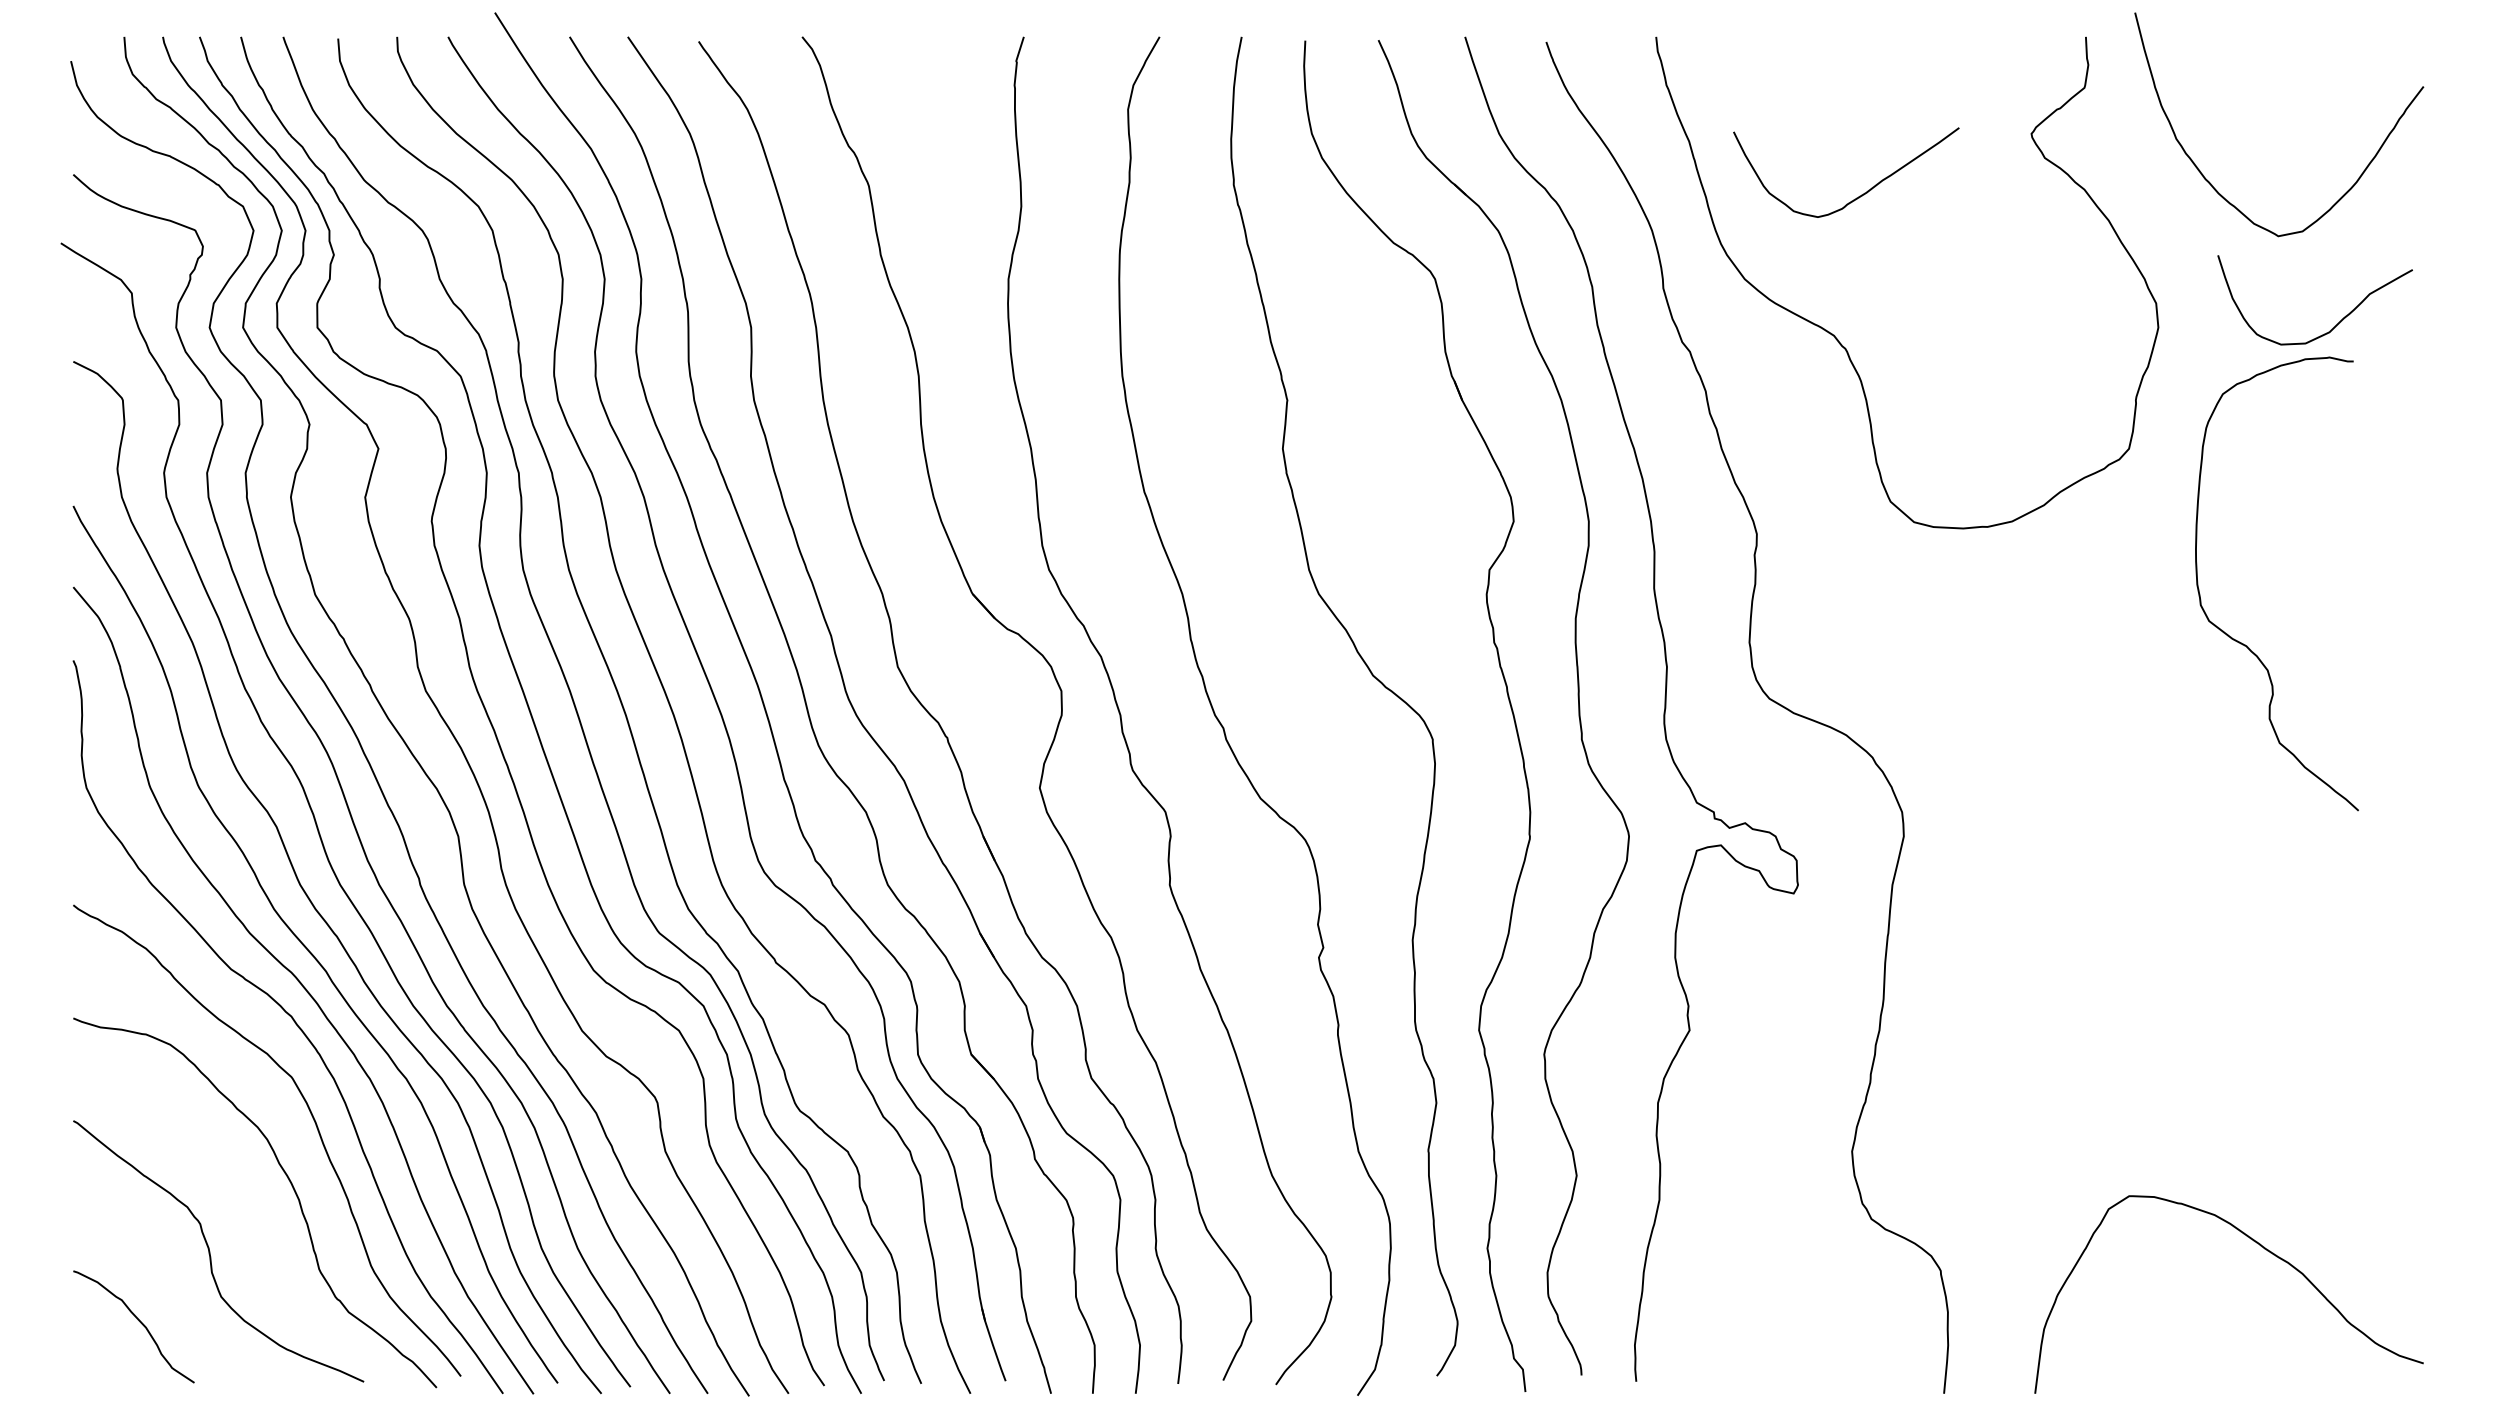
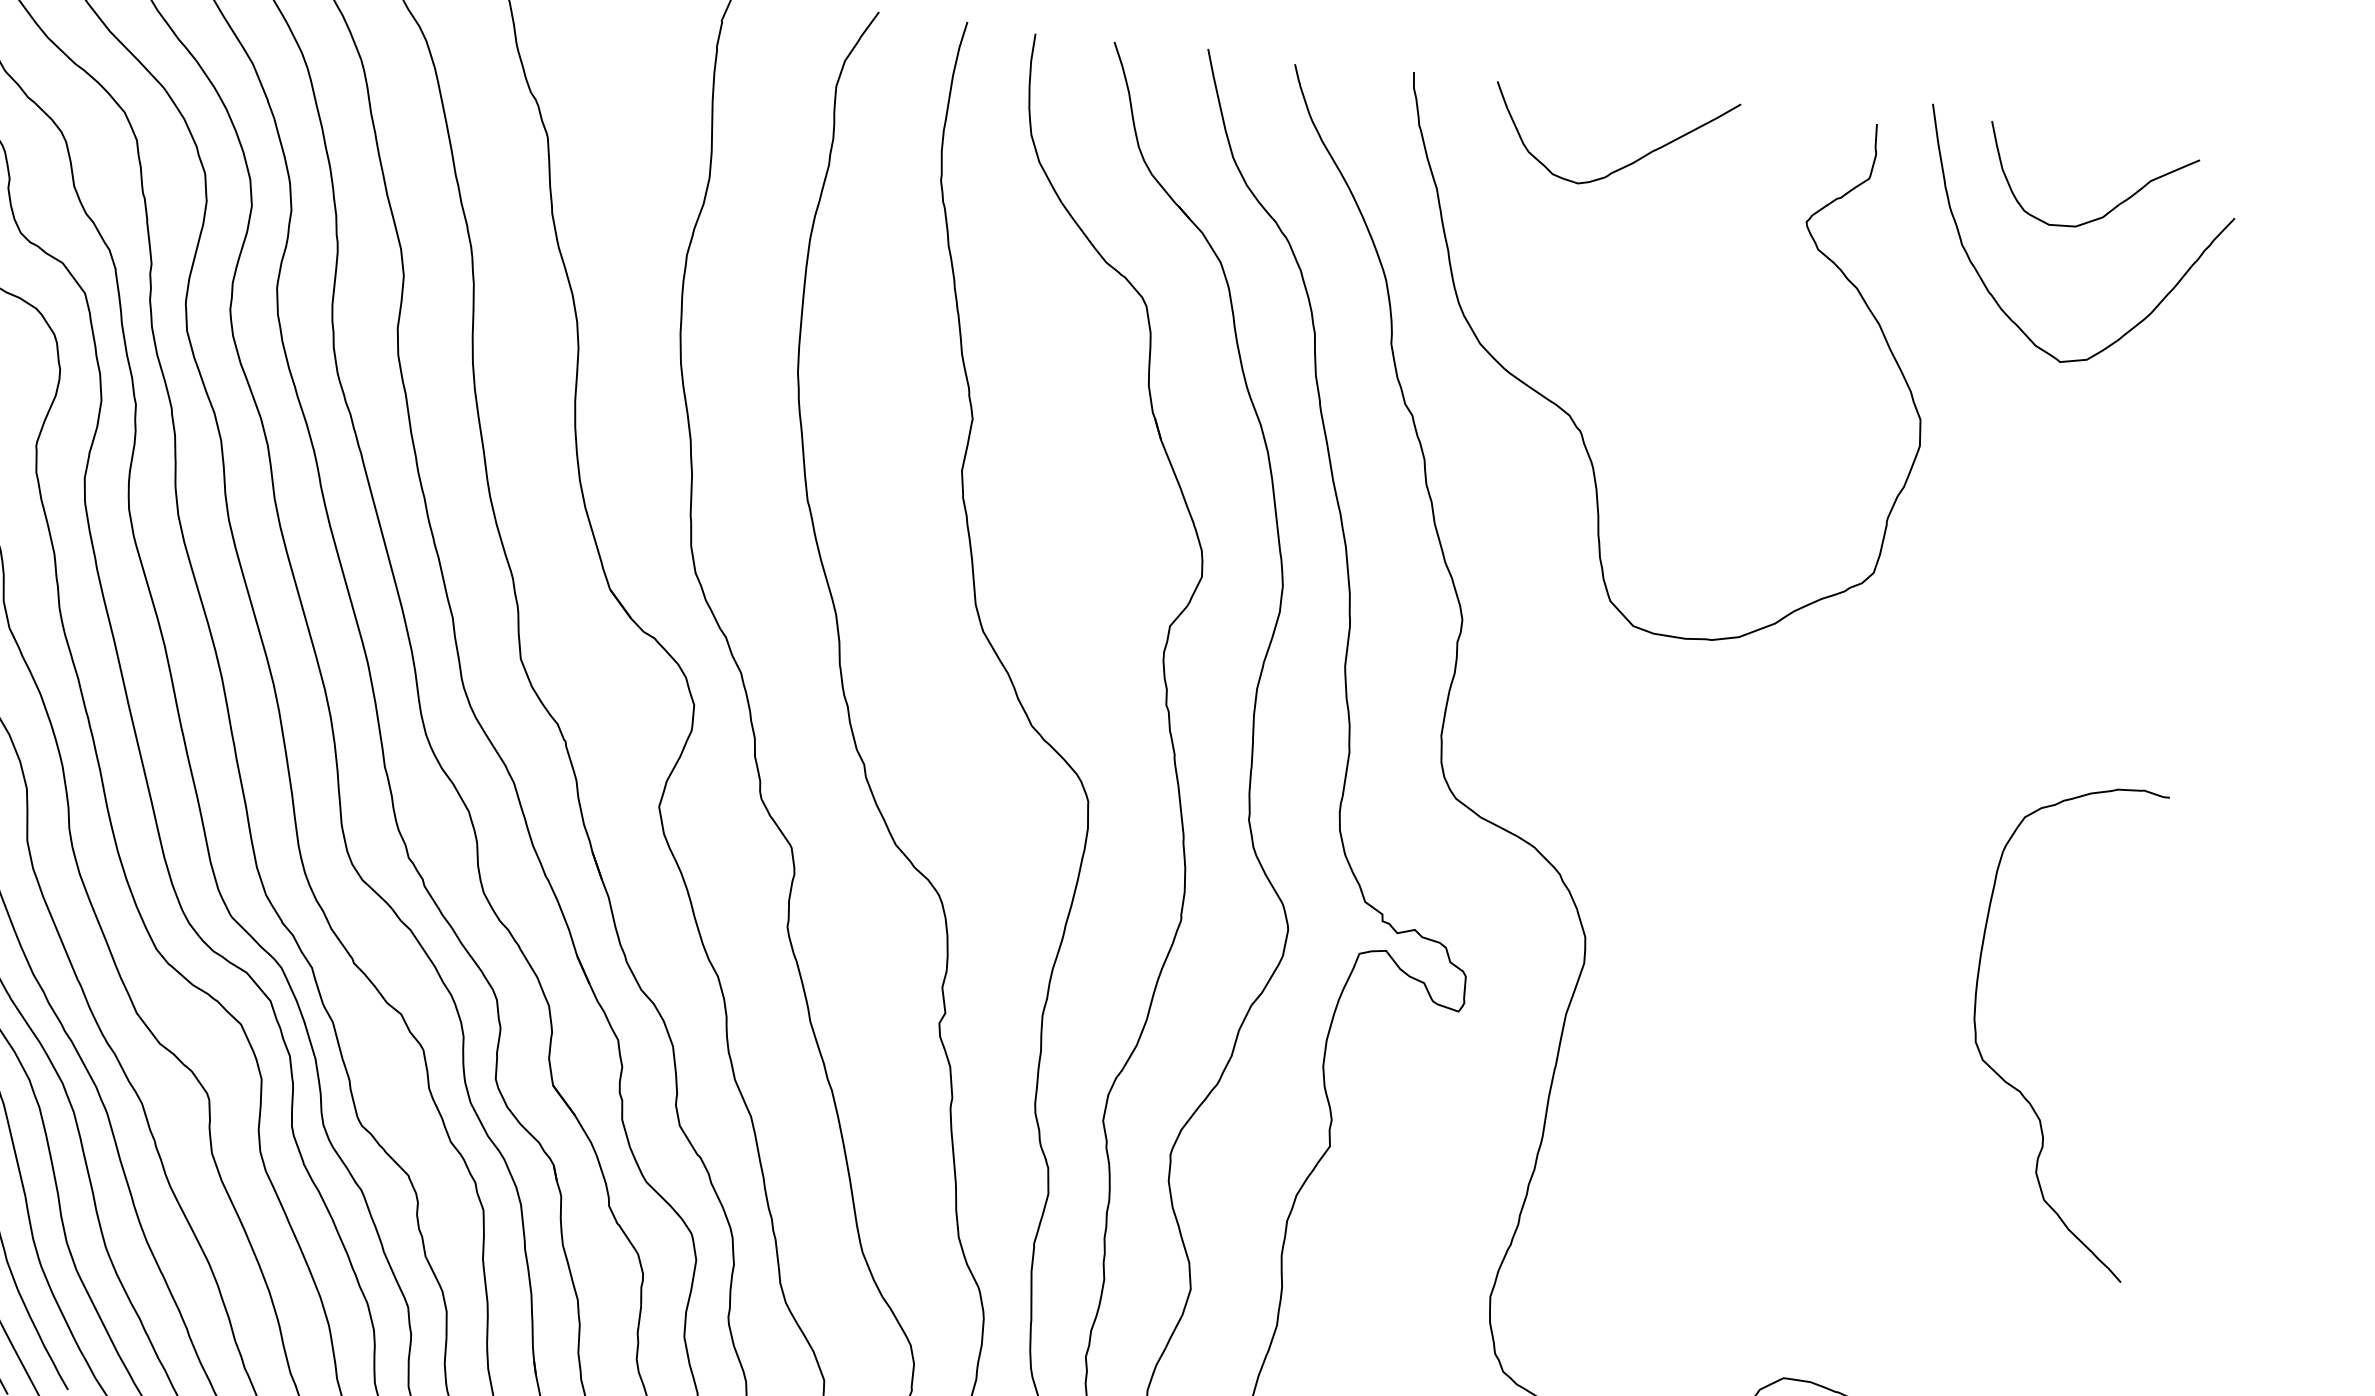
curve: (1861, 194) -> (1627, 164), moved
curve: (2337, 323) -> (2112, 208), moved
curve: (2245, 644) -> (2019, 1089), moved

